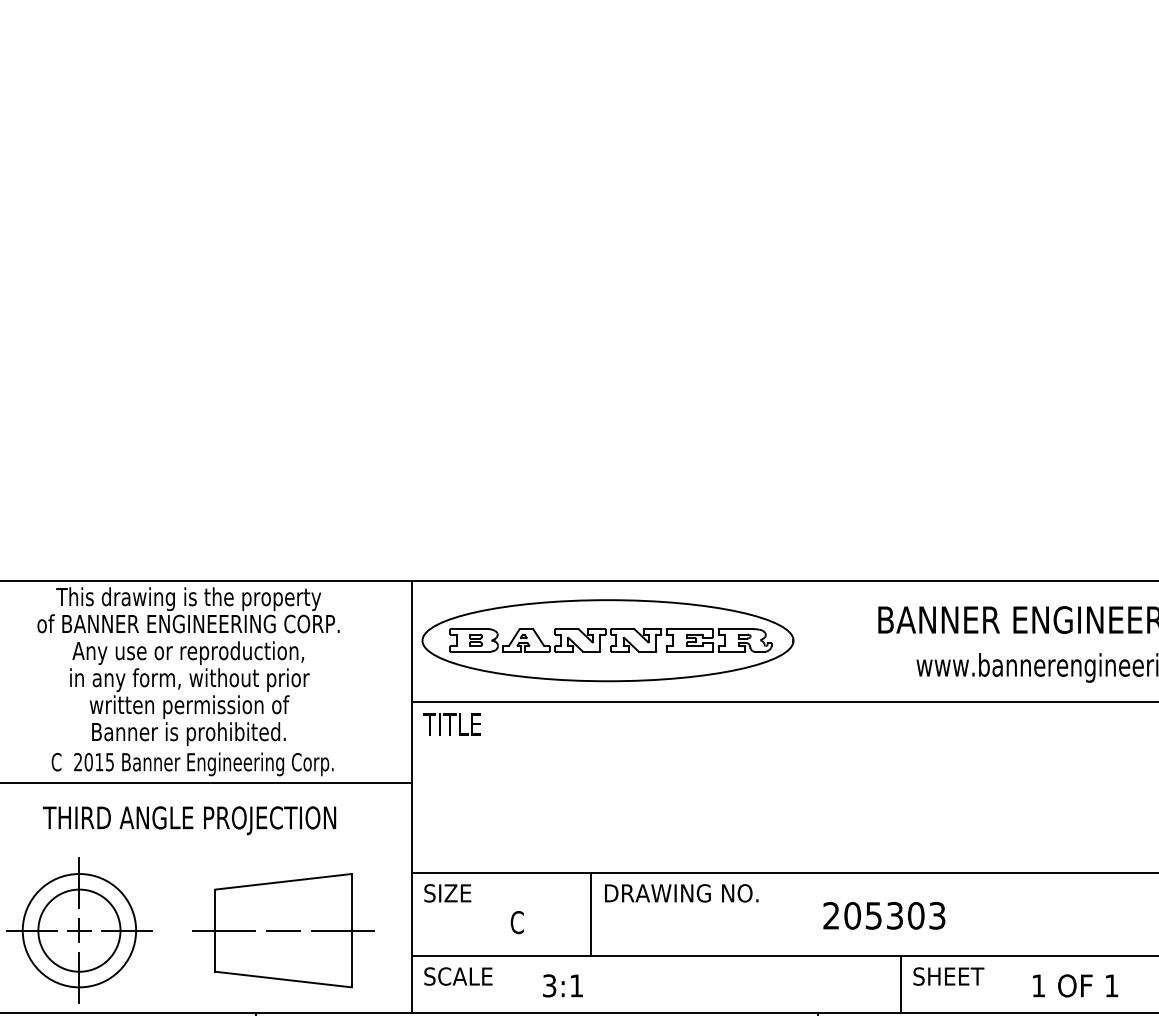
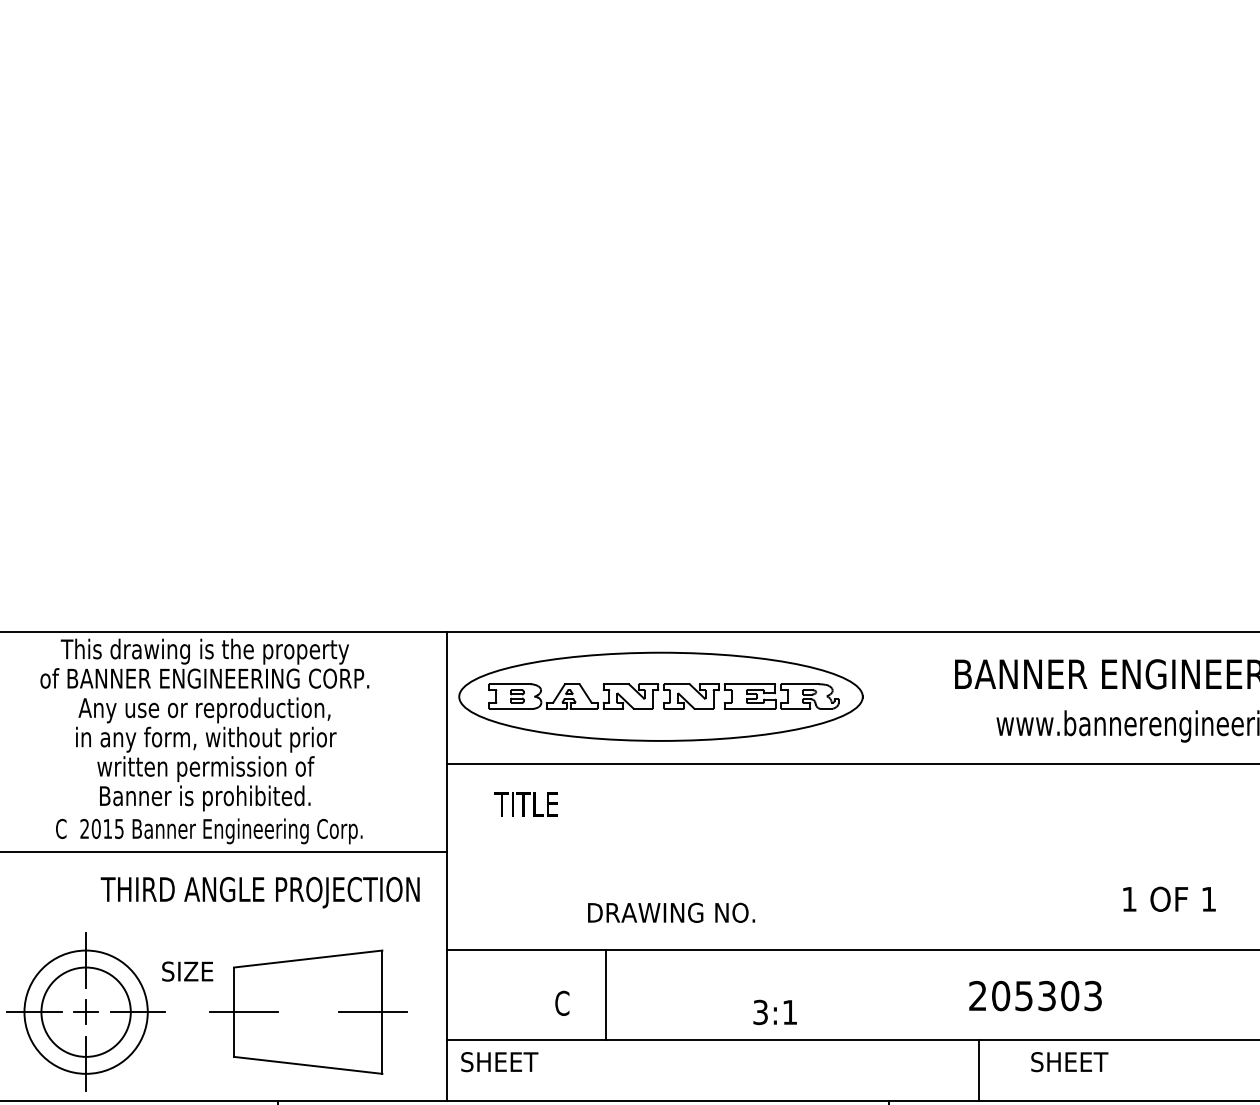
text: (451, 724) -> (525, 804), moved
text: (189, 820) -> (260, 892), moved
text: (447, 893) -> (187, 971), moved
text: (681, 893) -> (671, 913), moved
line: (591, 914) -> (606, 994), moved
text: (884, 915) -> (1035, 995), moved
line: (283, 930) -> (308, 1012), removed
text: (466, 976) -> (507, 1062), SCALE -> SHEET
text: (948, 976) -> (1069, 1062), moved
text: (562, 985) -> (774, 1012), moved
text: (1075, 985) -> (1169, 898), moved

